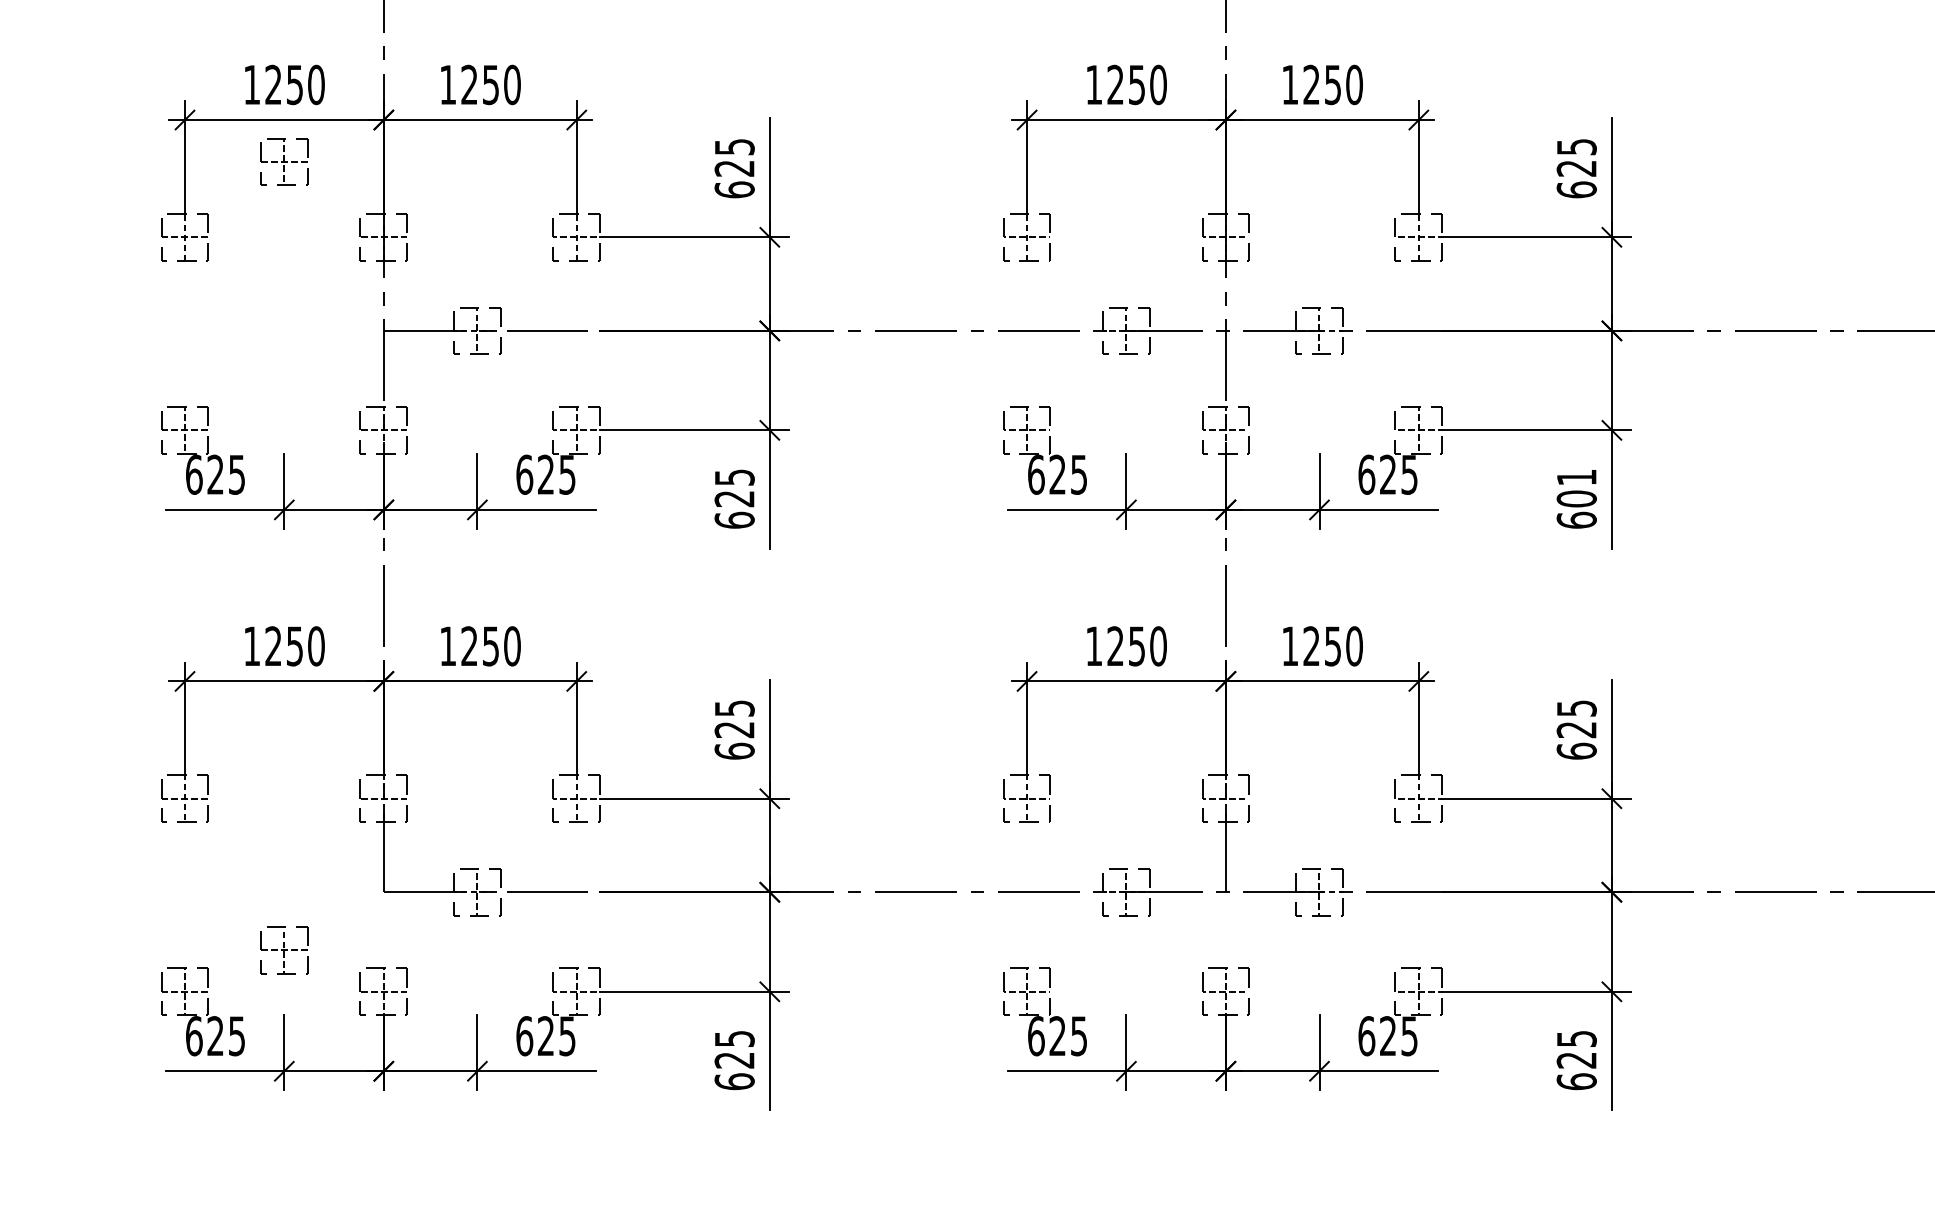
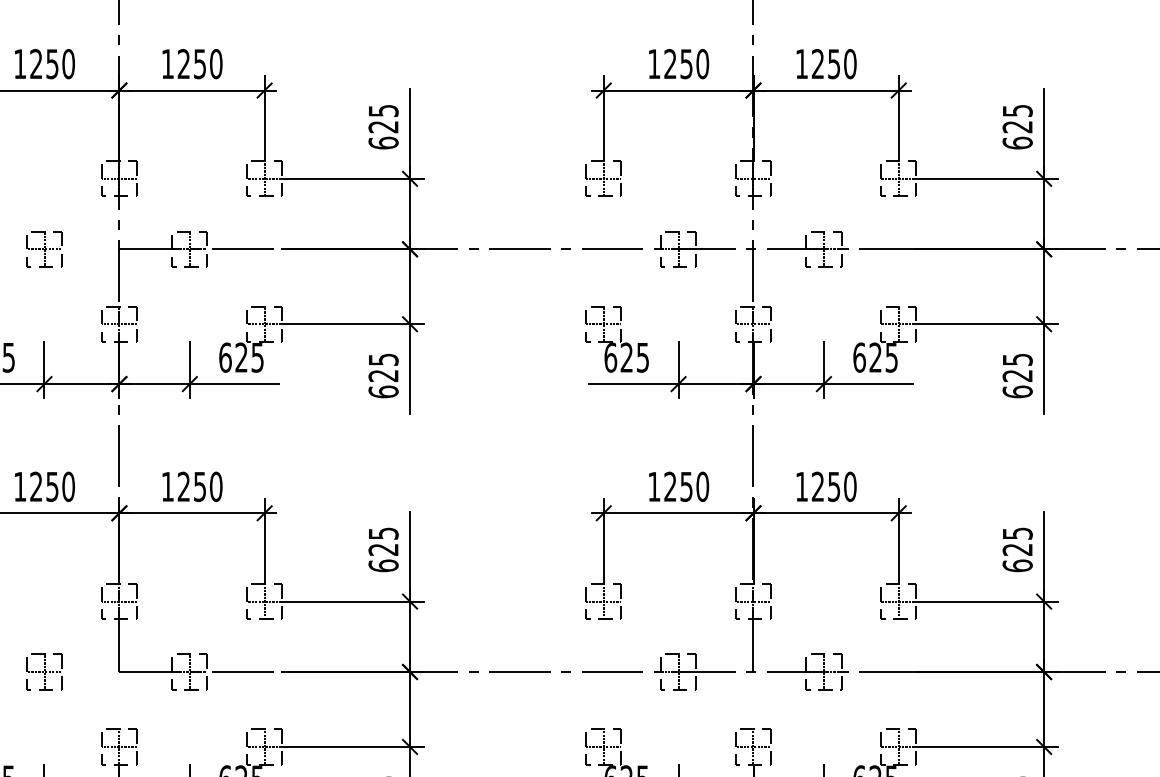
part: (284, 161) -> (44, 249), moved
text: (1576, 488) -> (1017, 367), 601 -> 625
part: (284, 950) -> (44, 672), moved

